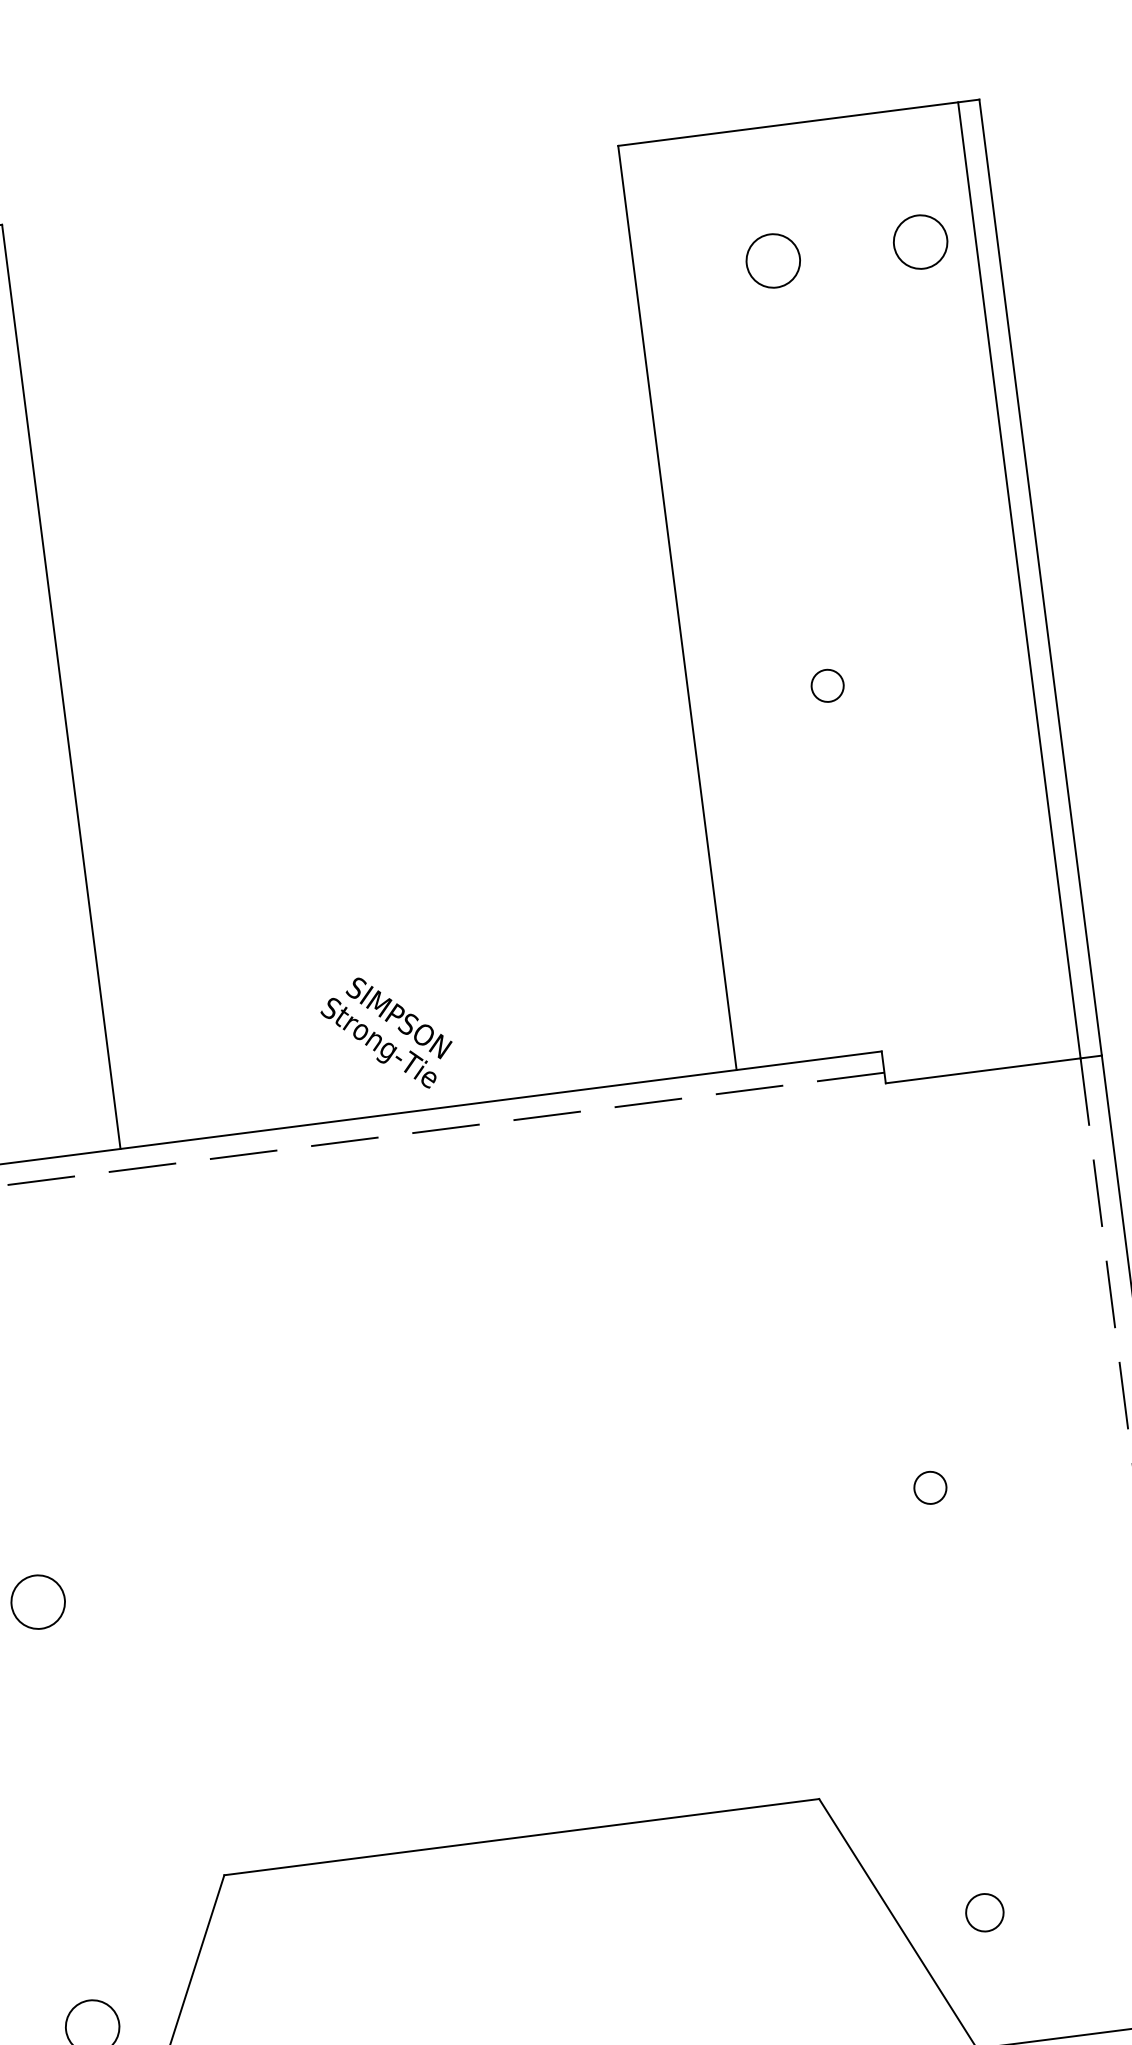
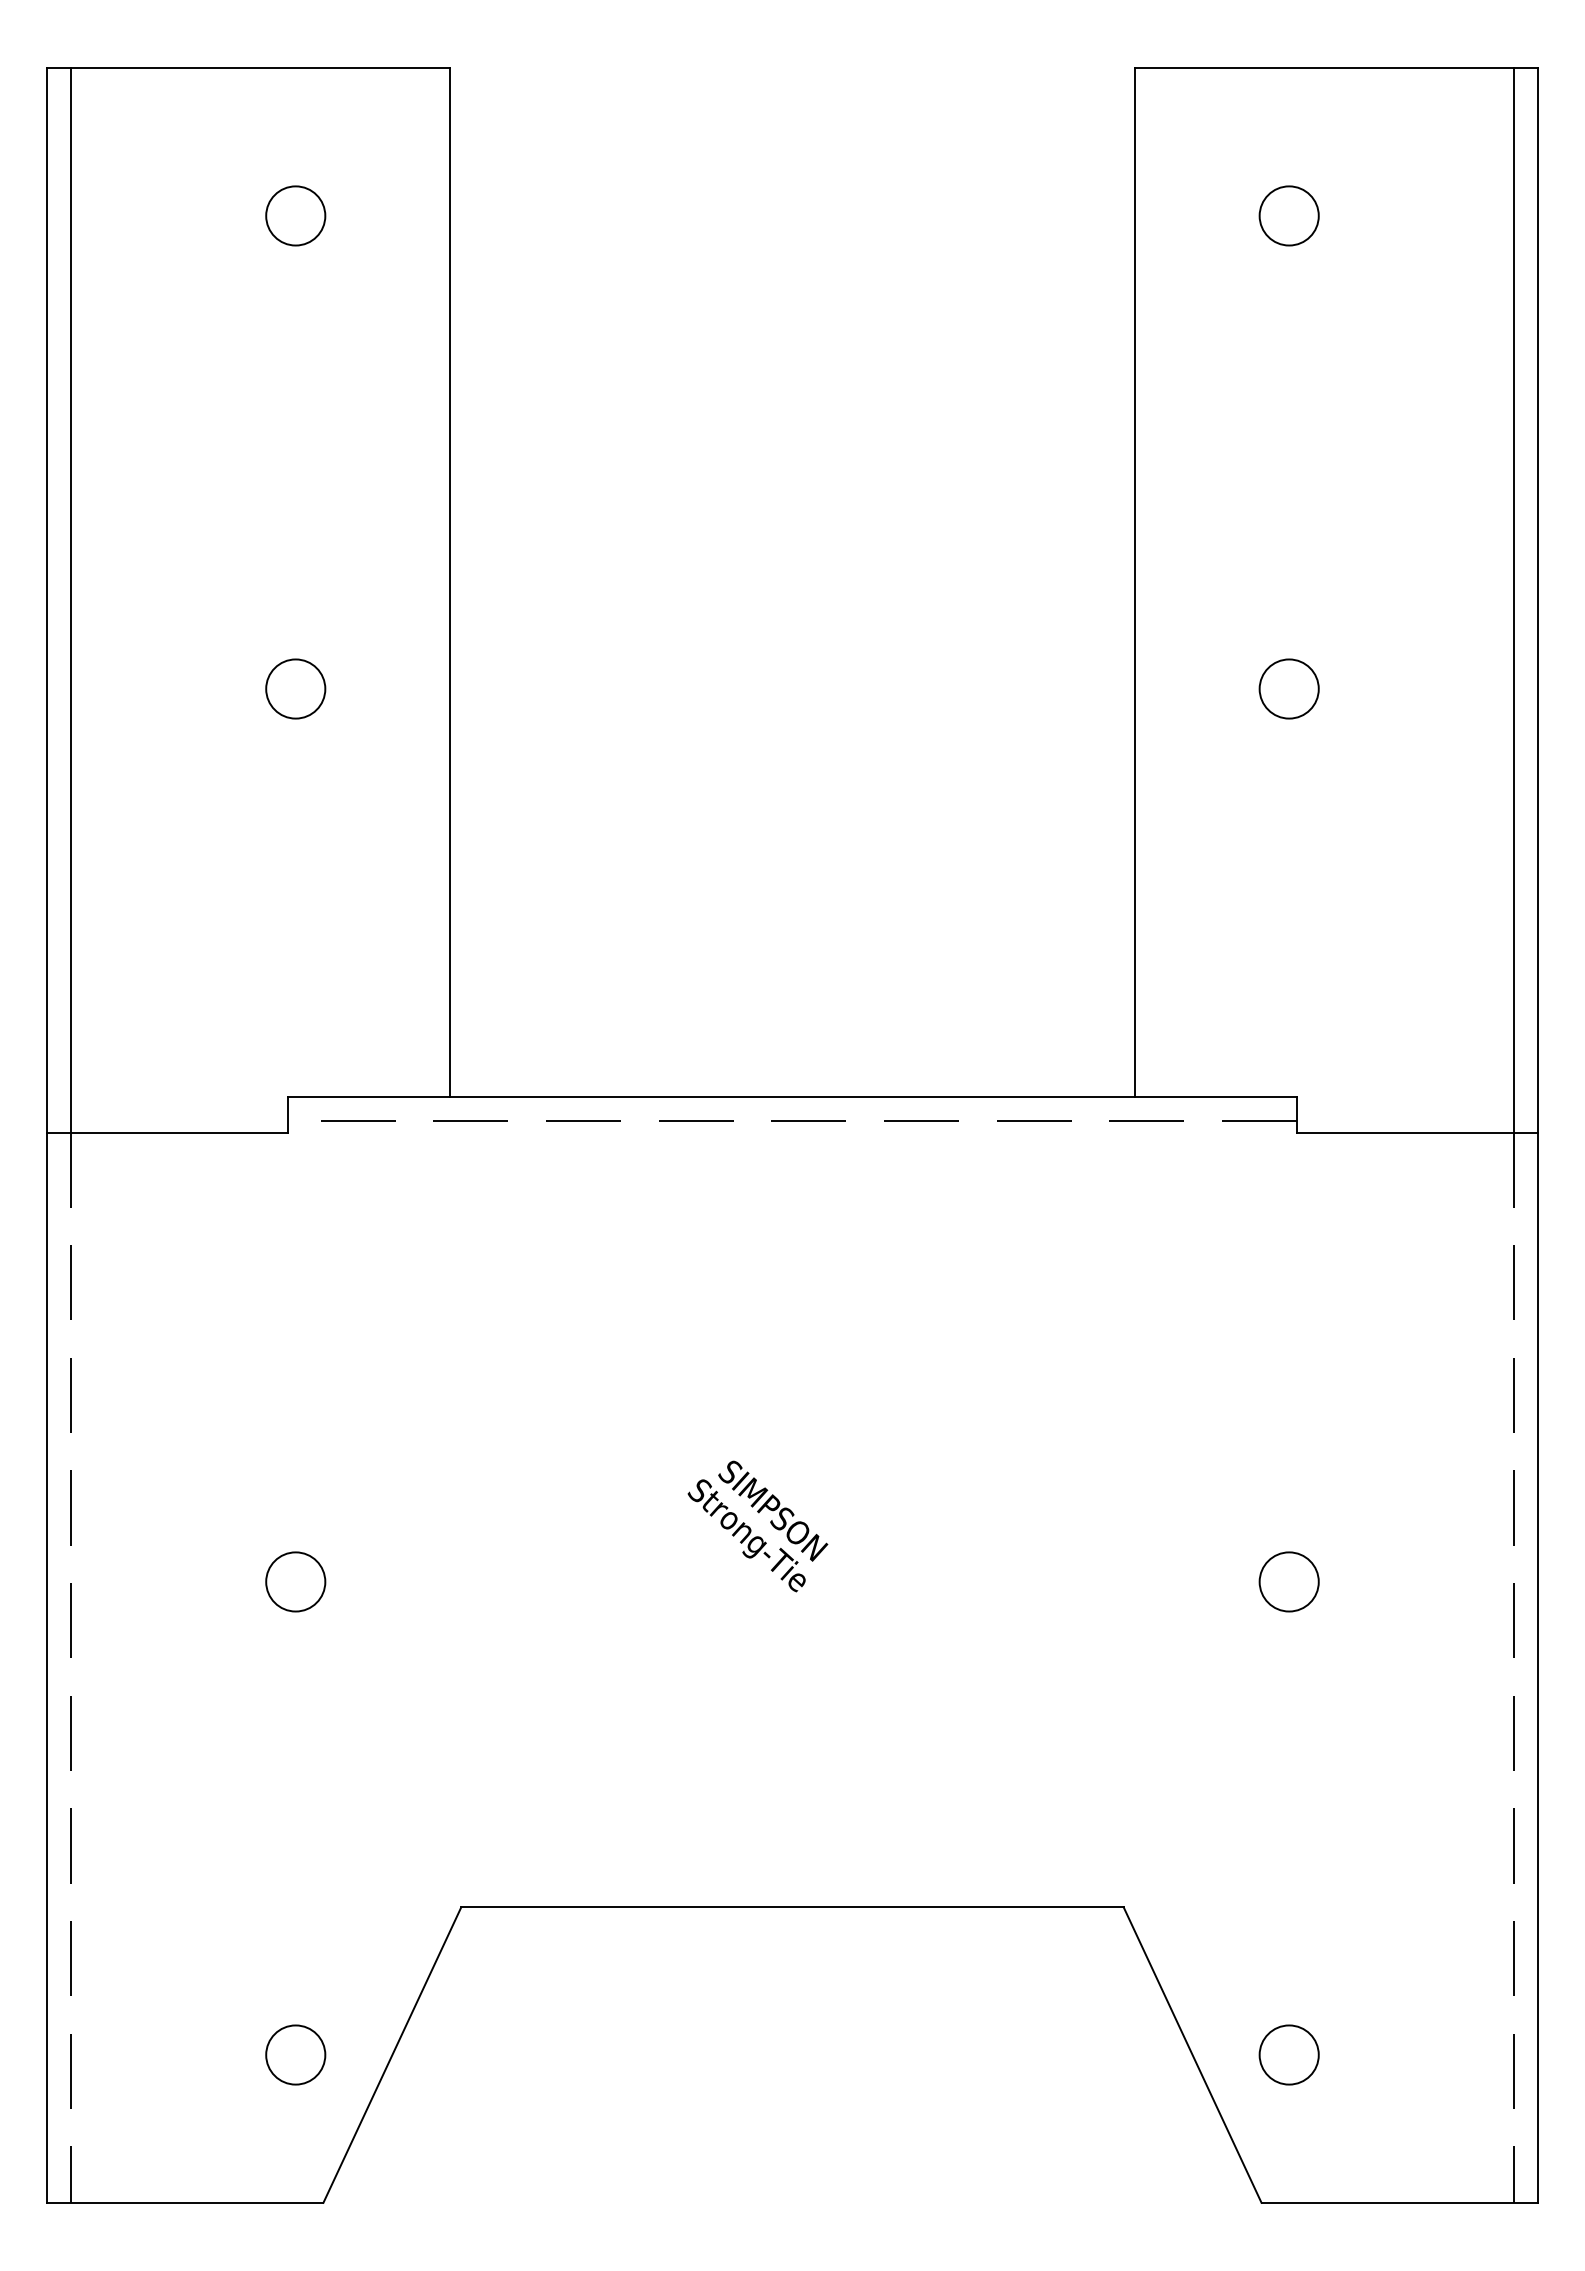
circle: (919, 241) -> (1452, 215), removed
circle: (827, 685) -> (1288, 688), size x1.67
text: (386, 1033) -> (757, 1526), moved
circle: (929, 1487) -> (1288, 1581), size x1.67
circle: (984, 1912) -> (1288, 2054), size x1.43

